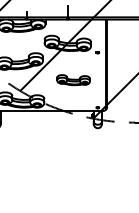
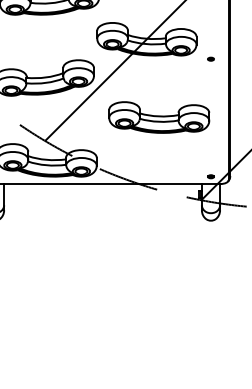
part: (73, 80) -> (158, 118), size x1.43

